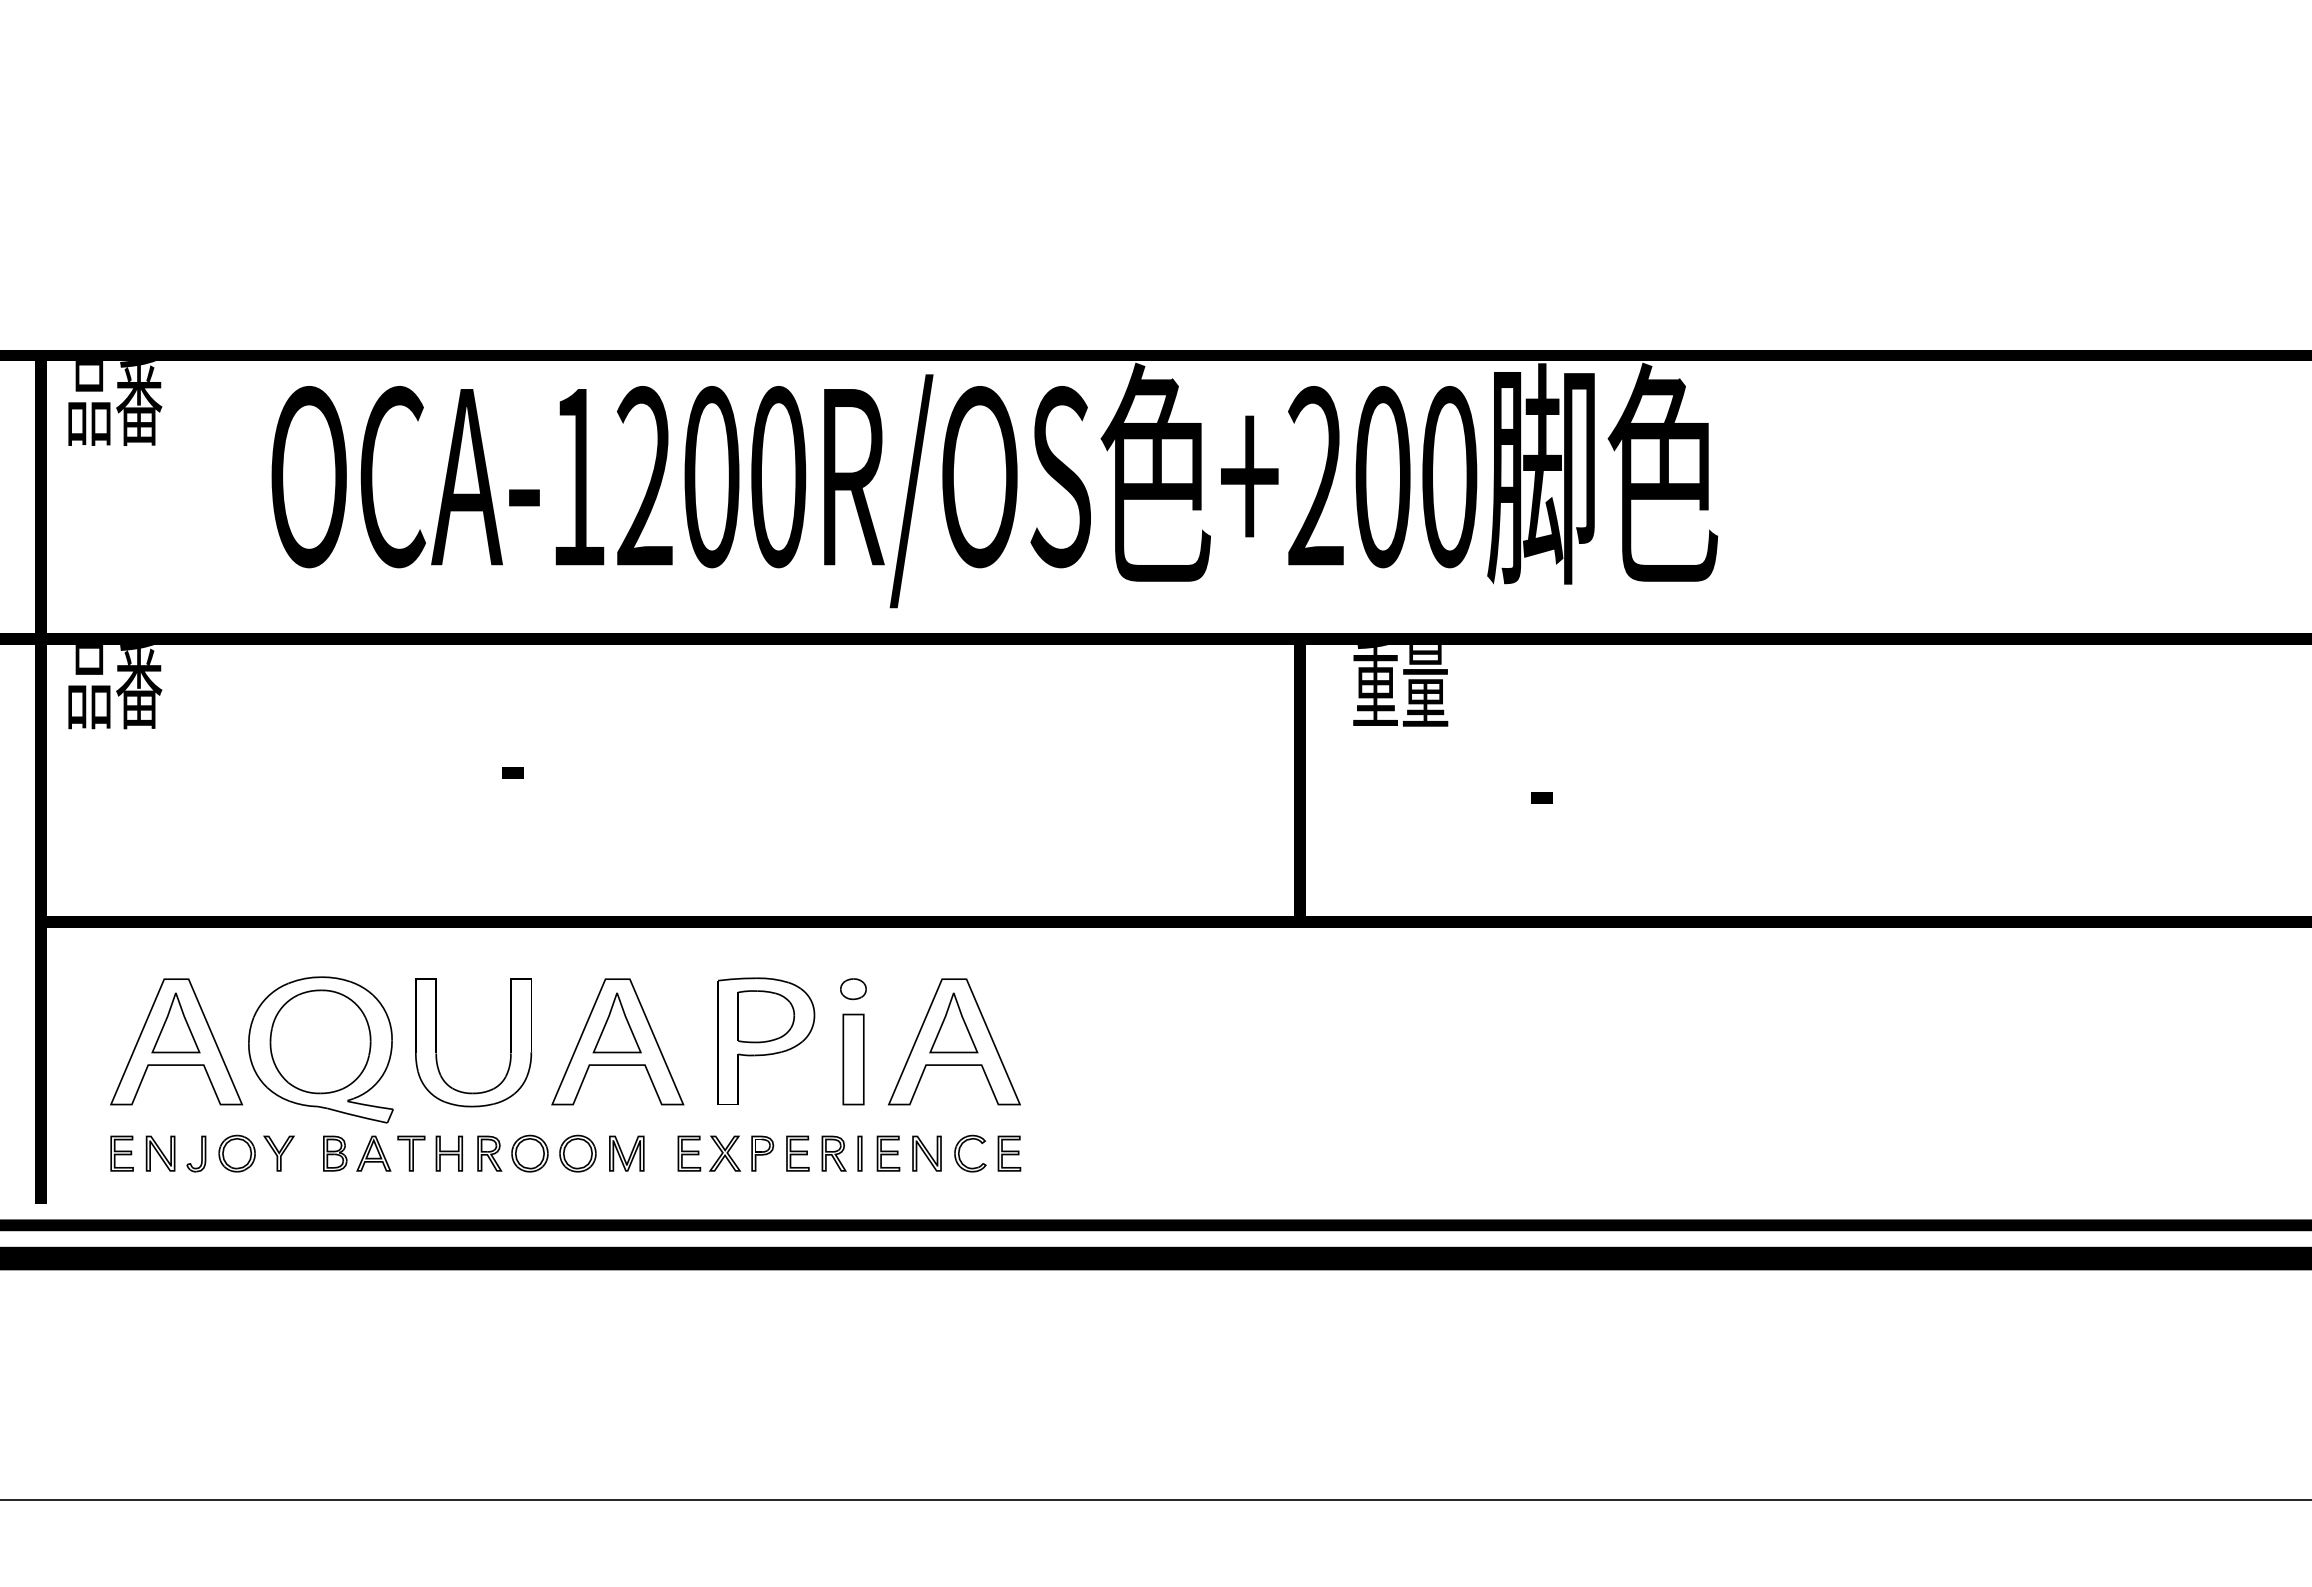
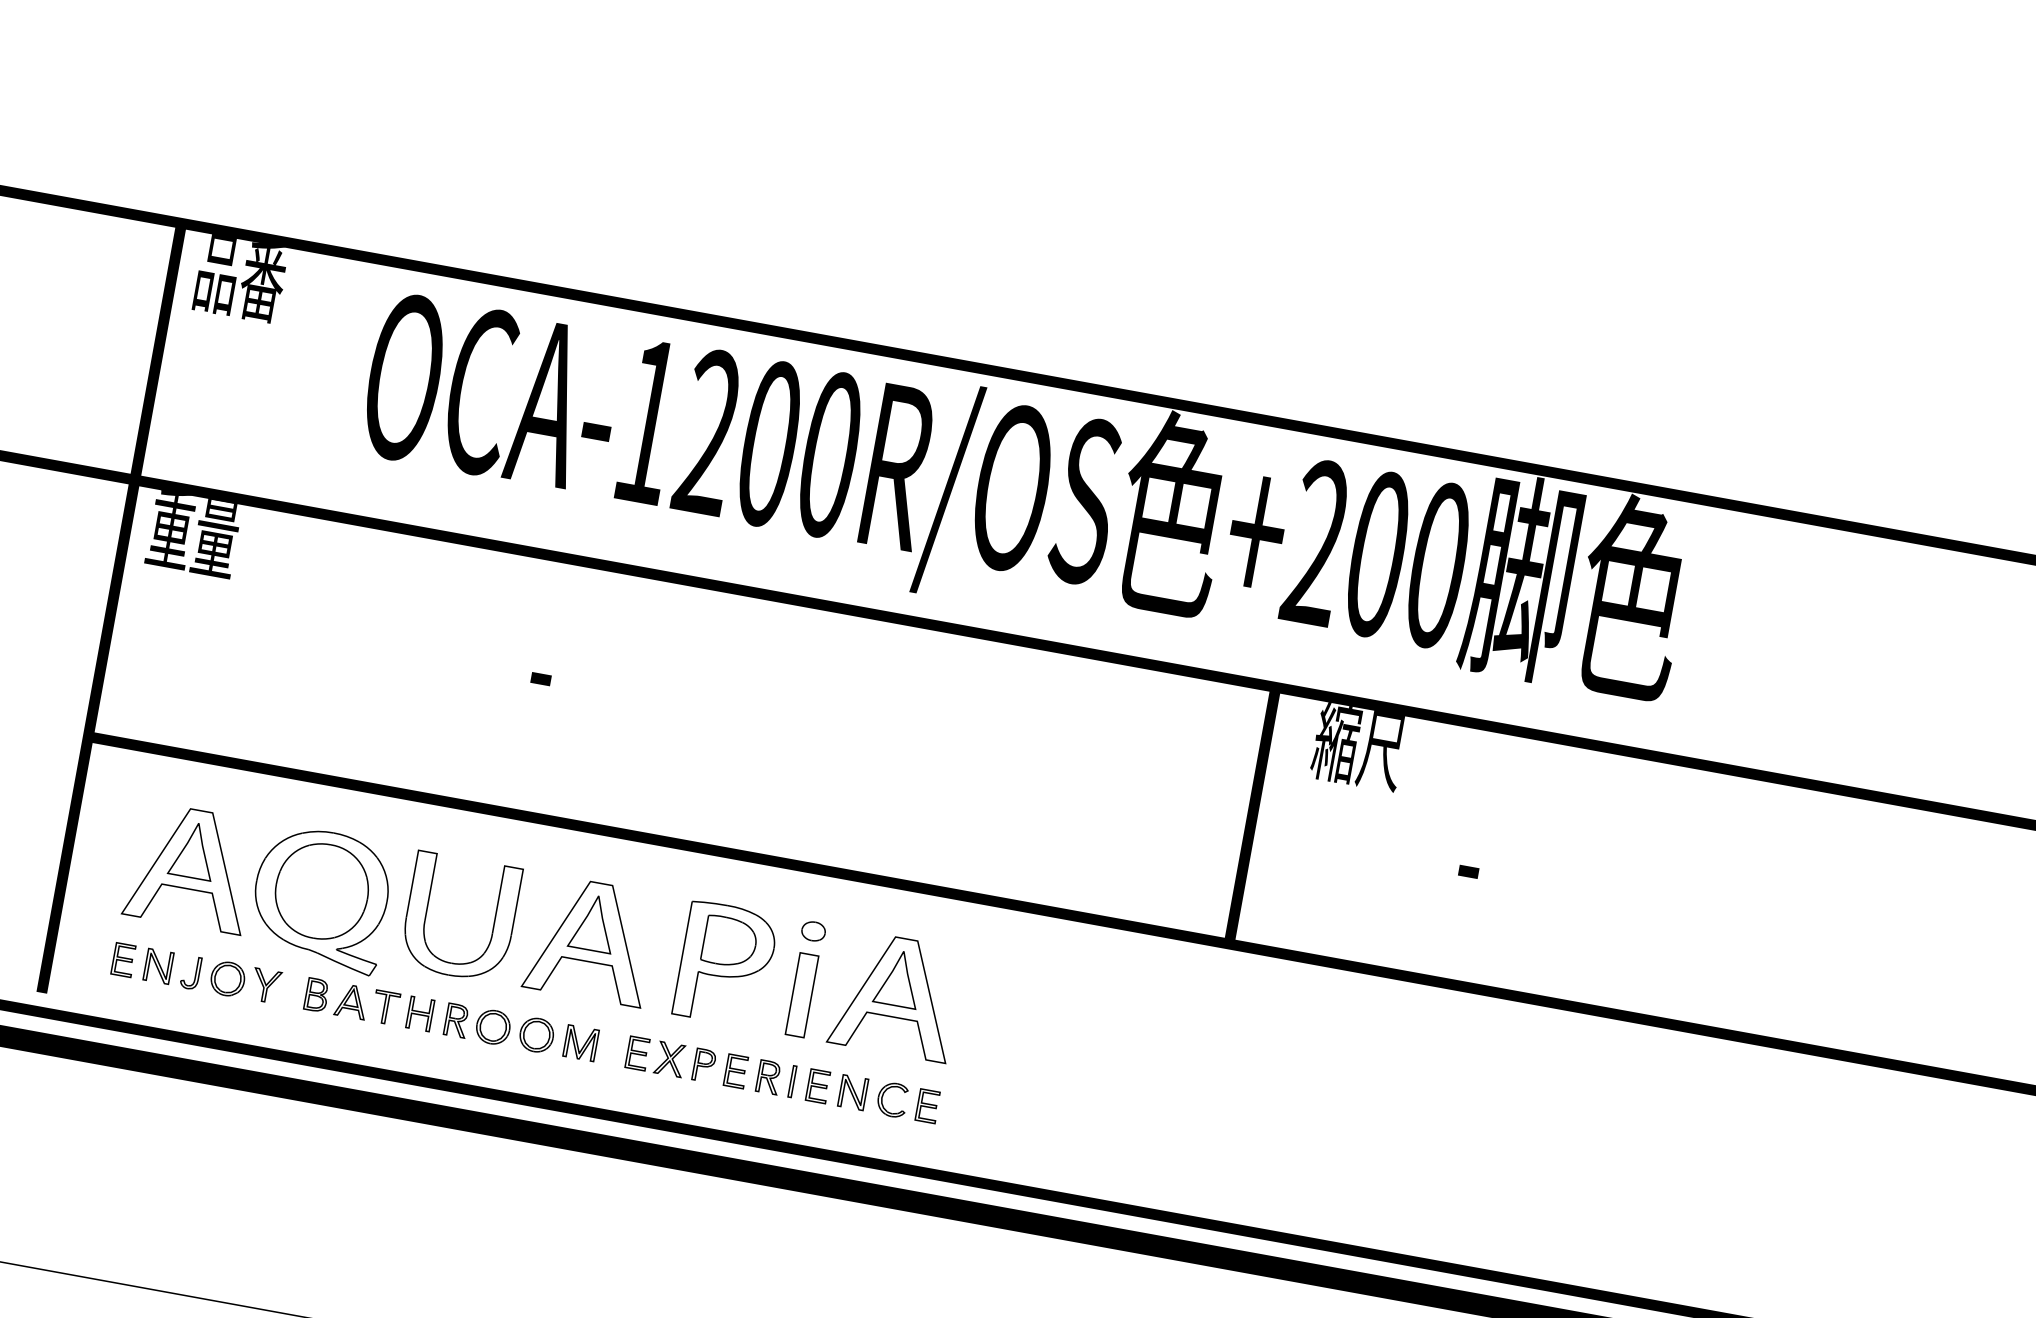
text: (114, 687) -> (193, 536), 品番 -> 重量
text: (1400, 687) -> (1359, 748), 重量 -> 縮尺

